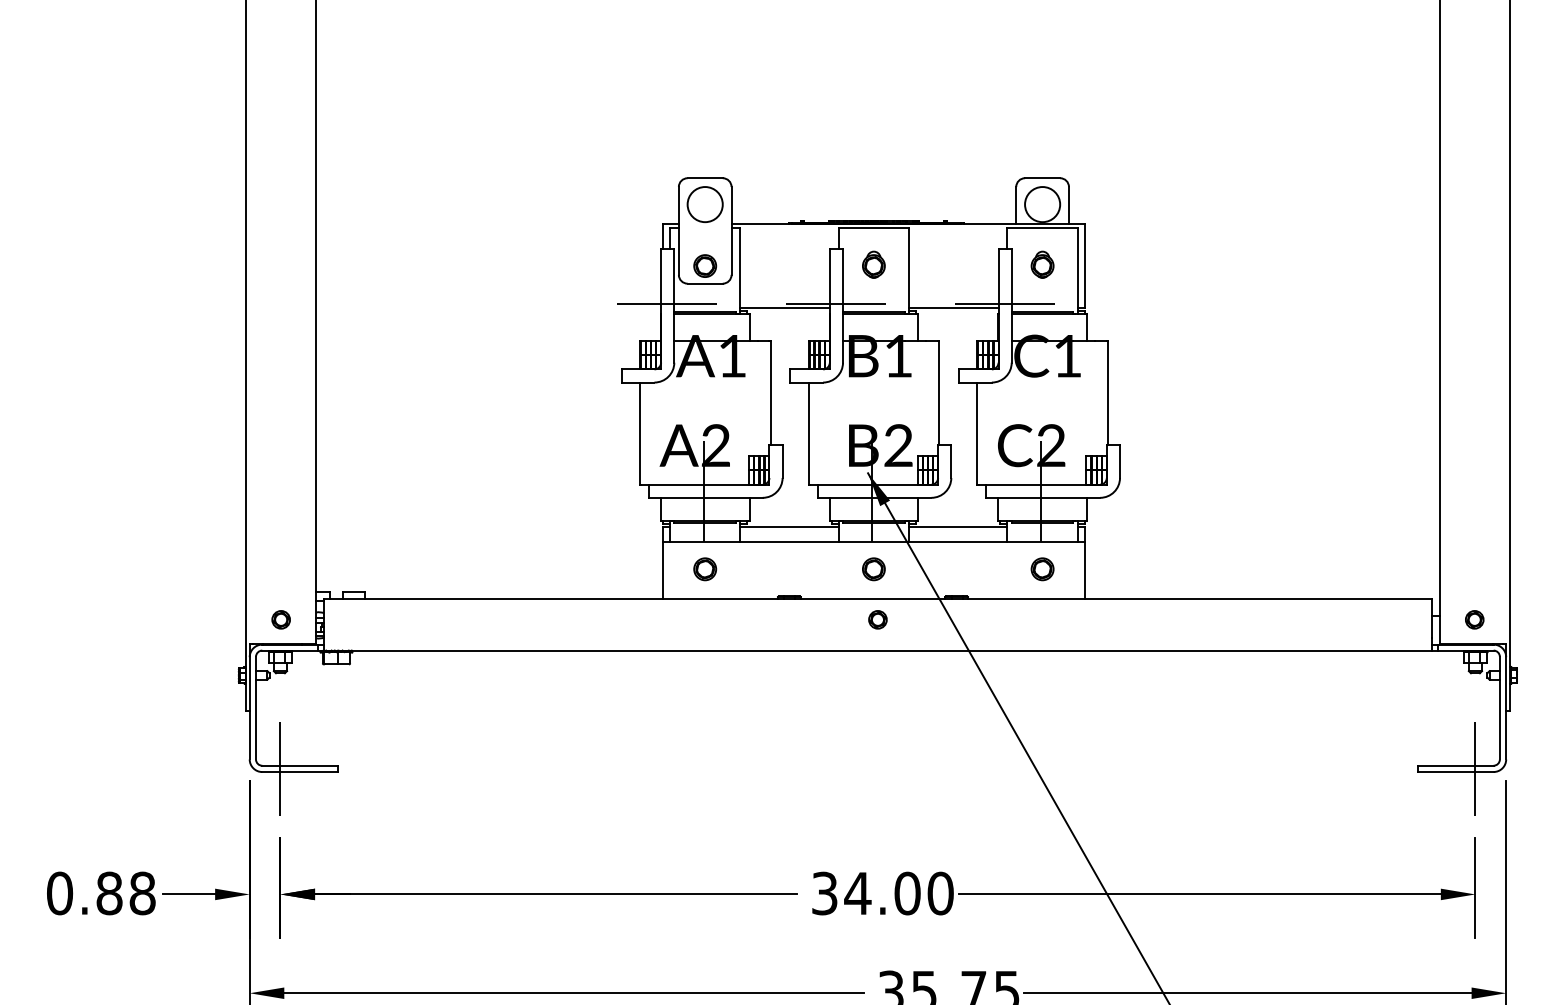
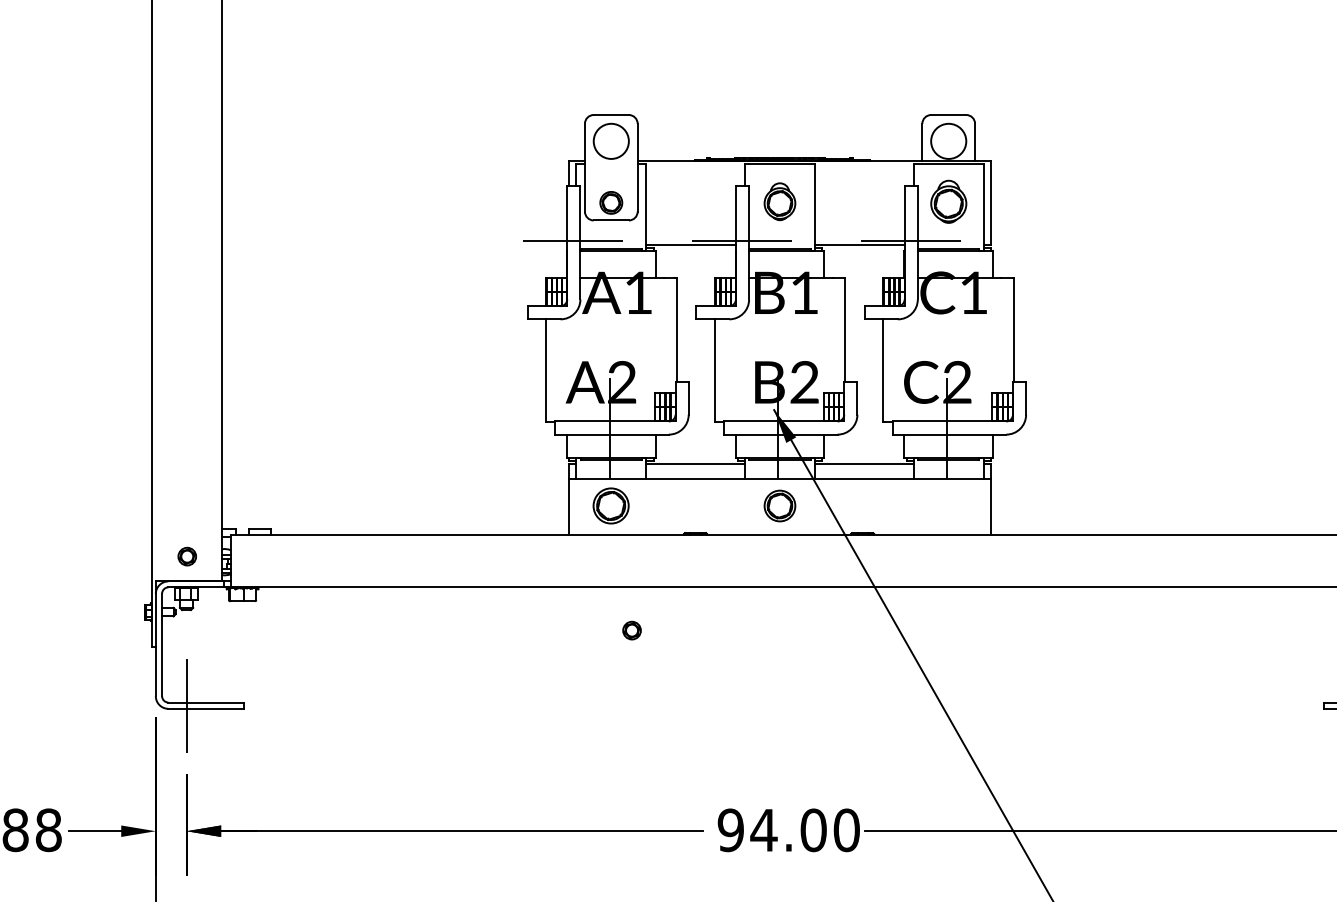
part: (873, 264) -> (779, 201), size x1.4
part: (1042, 264) -> (948, 201), size x1.6
part: (705, 569) -> (611, 506), size x1.6
part: (873, 569) -> (779, 506), size x1.4
part: (1042, 569) -> (948, 506), removed
part: (877, 619) -> (631, 630), moved
text: (824, 893) -> (730, 830), 34.00 -> 94.00

